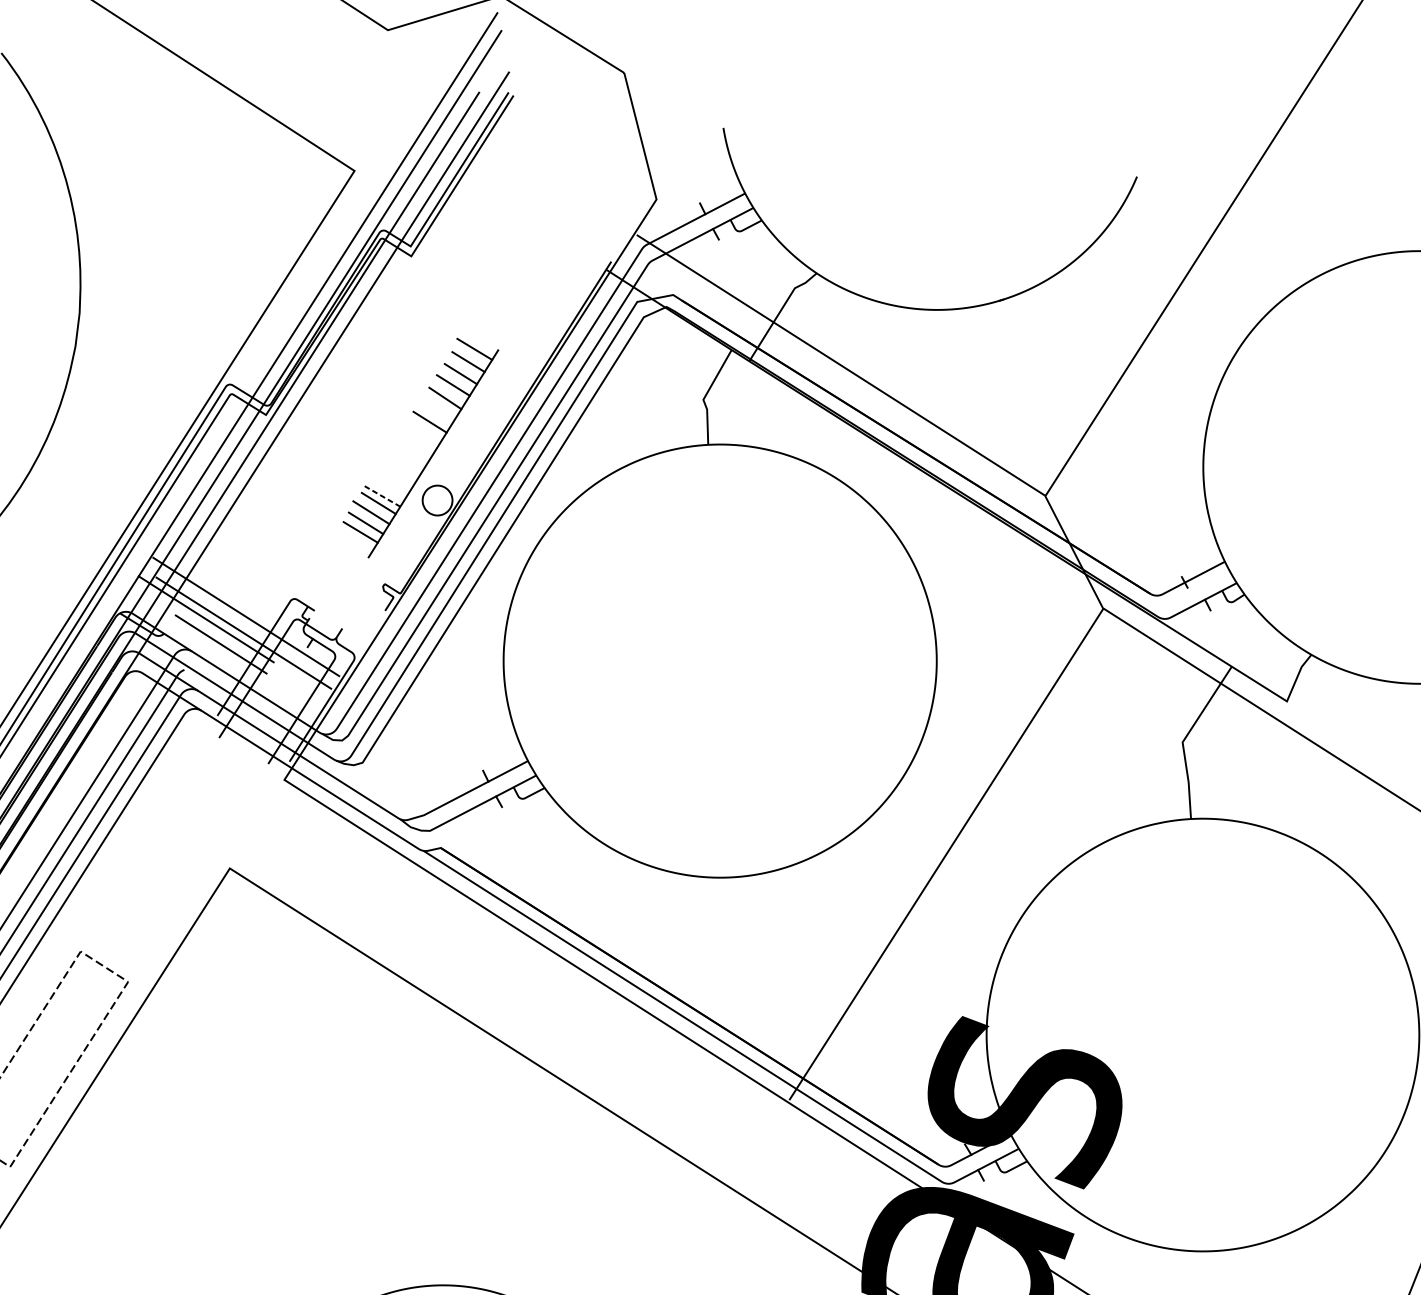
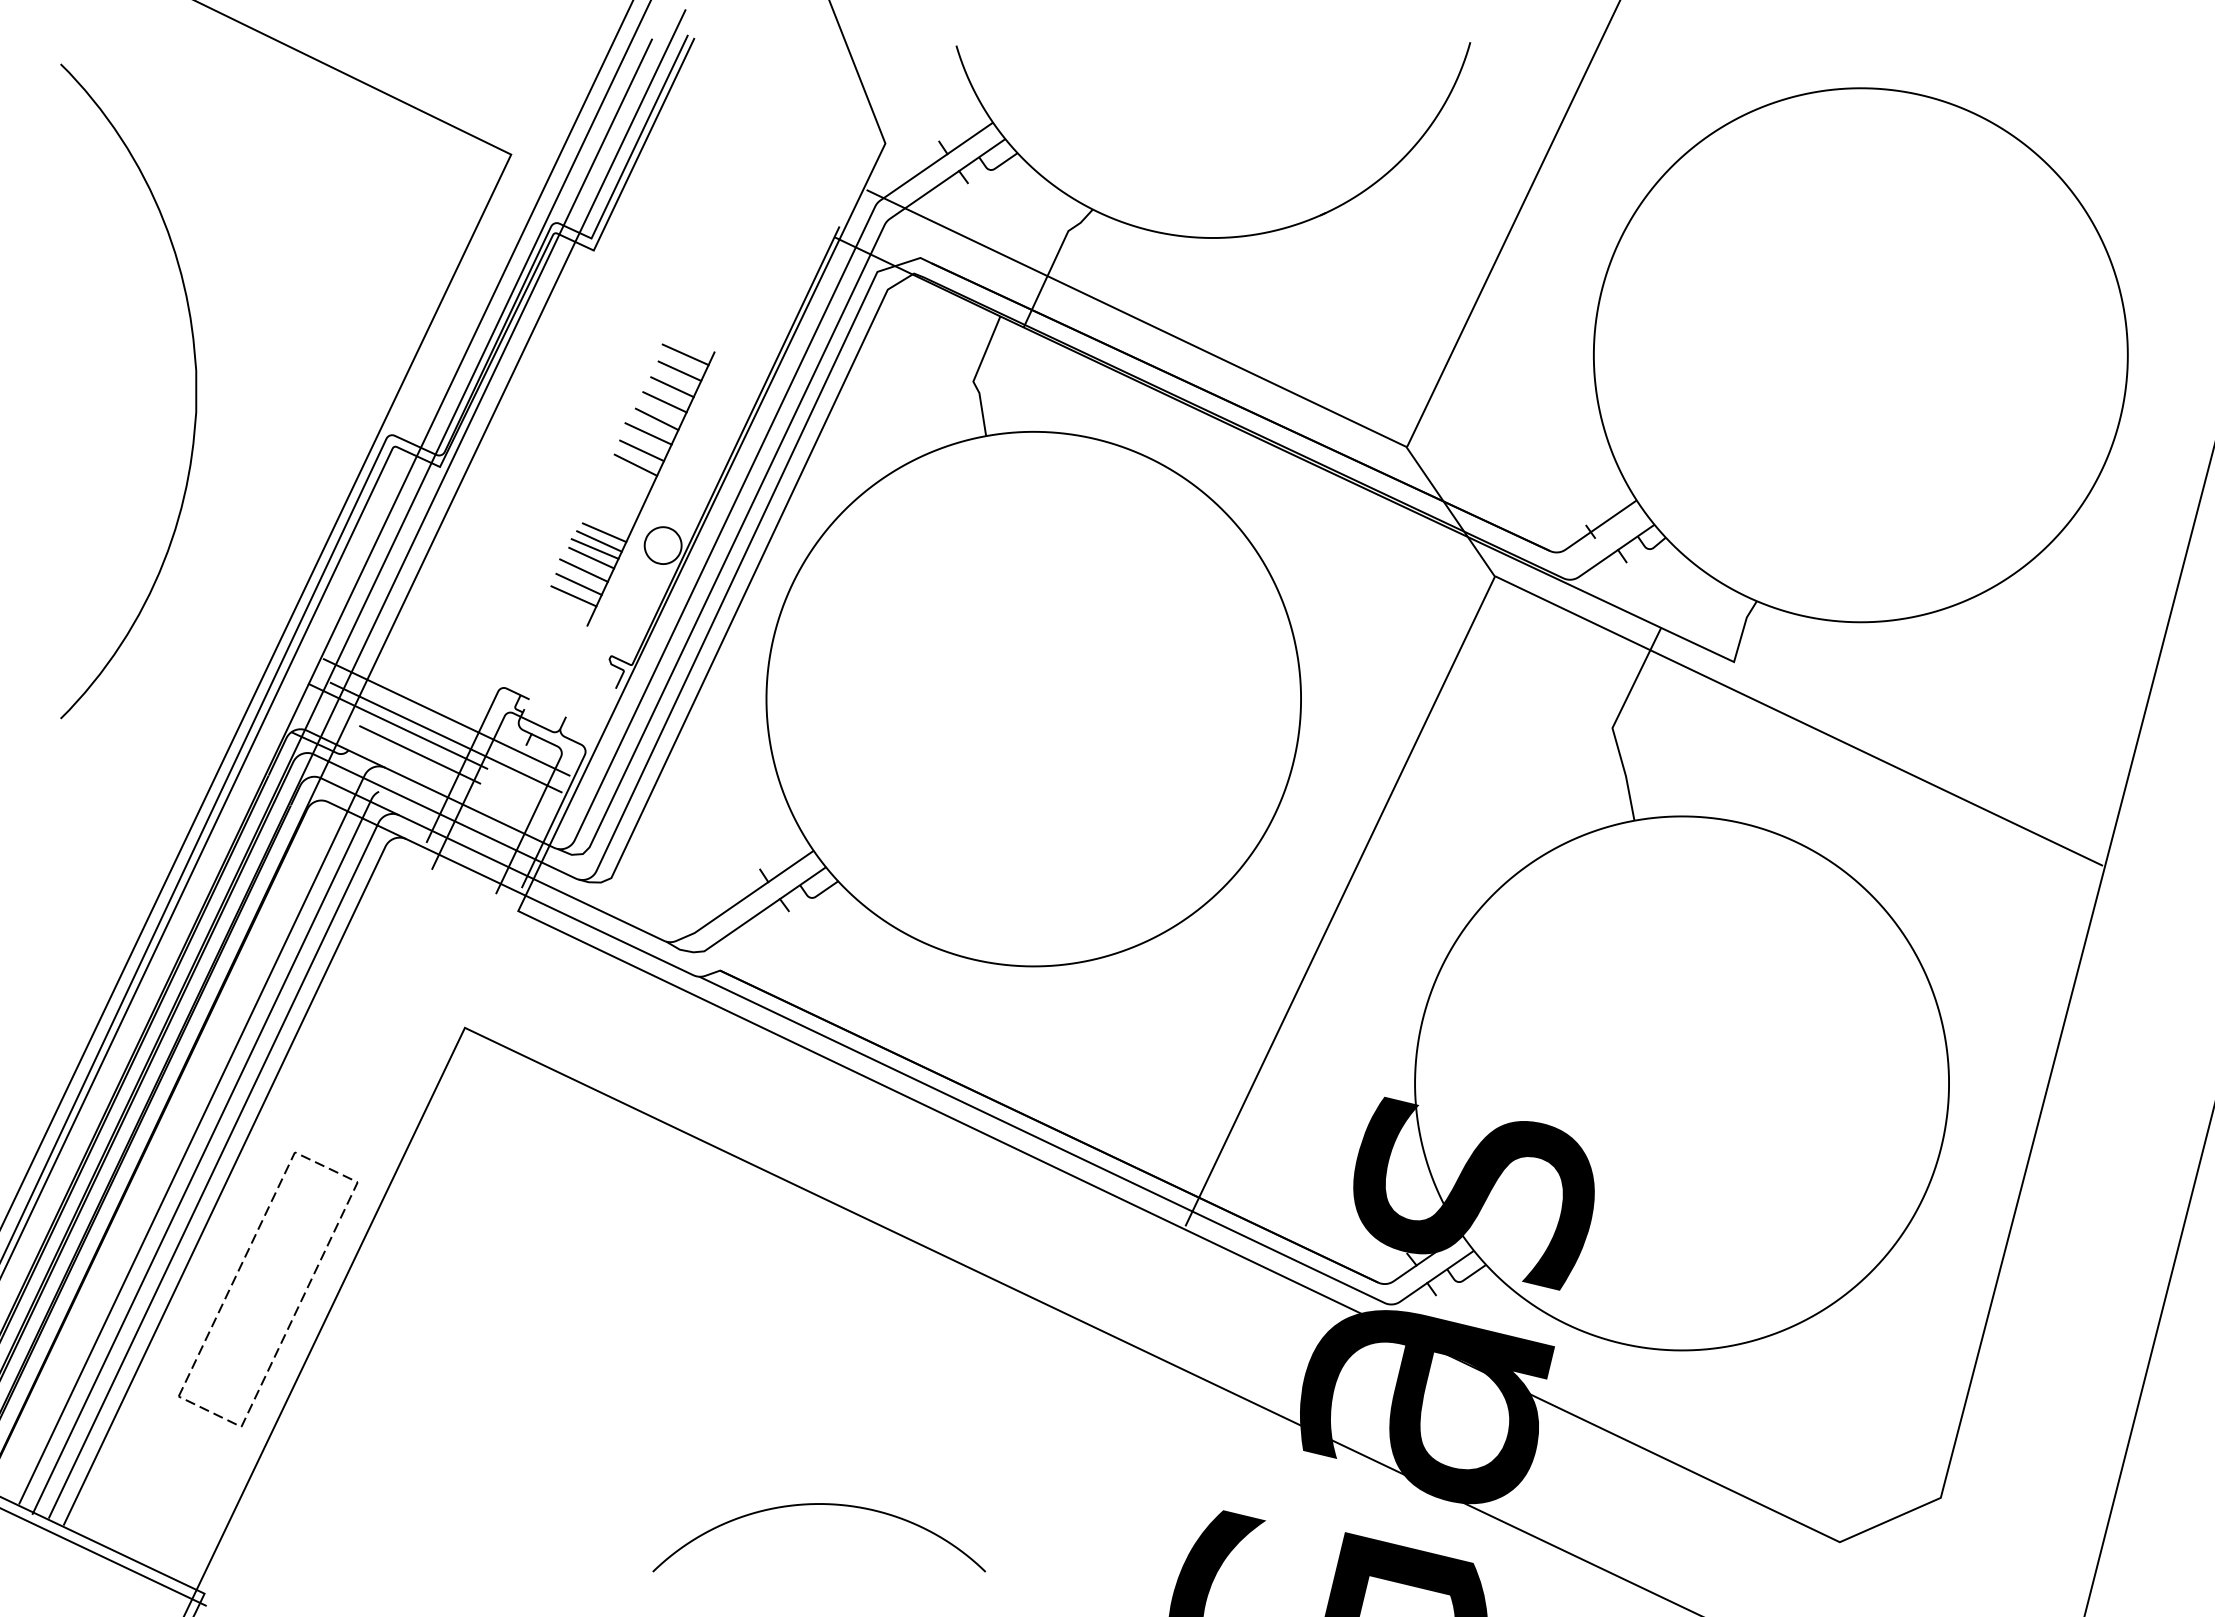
line: (437, 408) -> (648, 433), added
line: (423, 432) -> (635, 464), added
line: (391, 484) -> (604, 532), added
line: (386, 490) -> (599, 541), added
line: (382, 496) -> (595, 549), dashed -> solid

